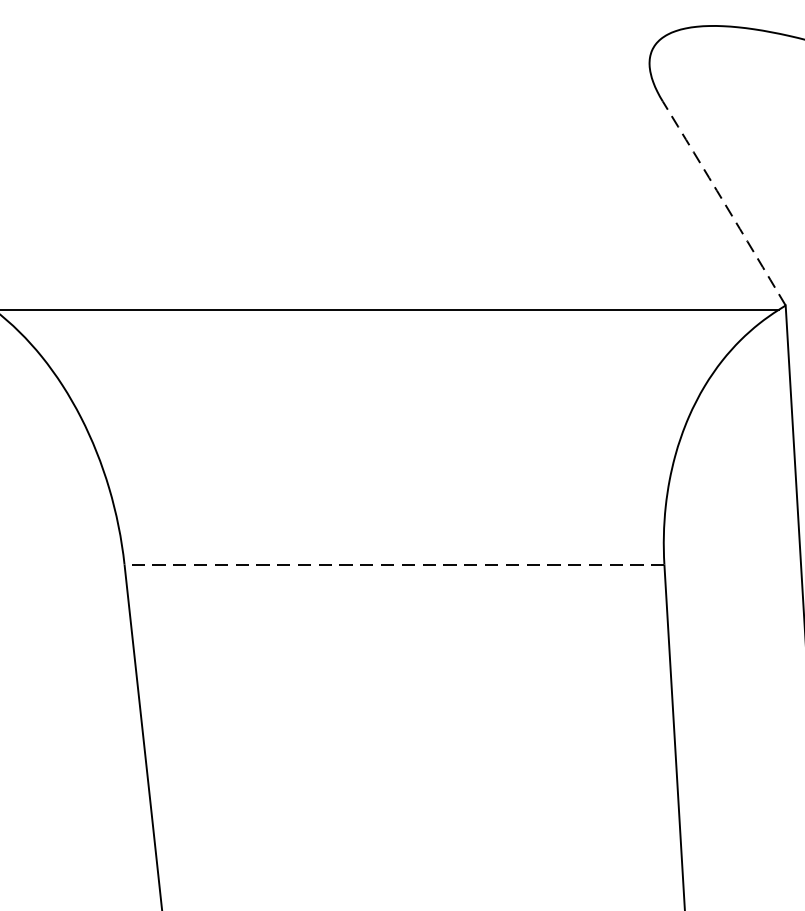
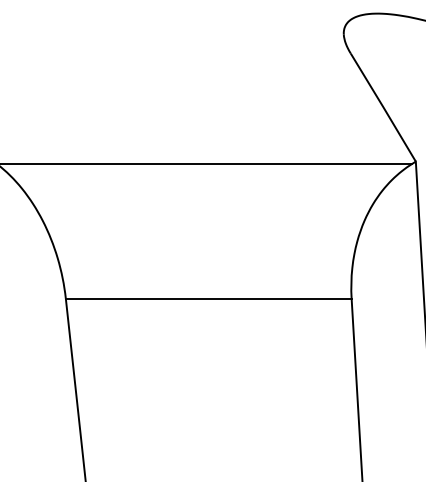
arc: (724, 203) -> (383, 107), dashed -> solid
line: (393, 564) -> (208, 298), dashed -> solid

